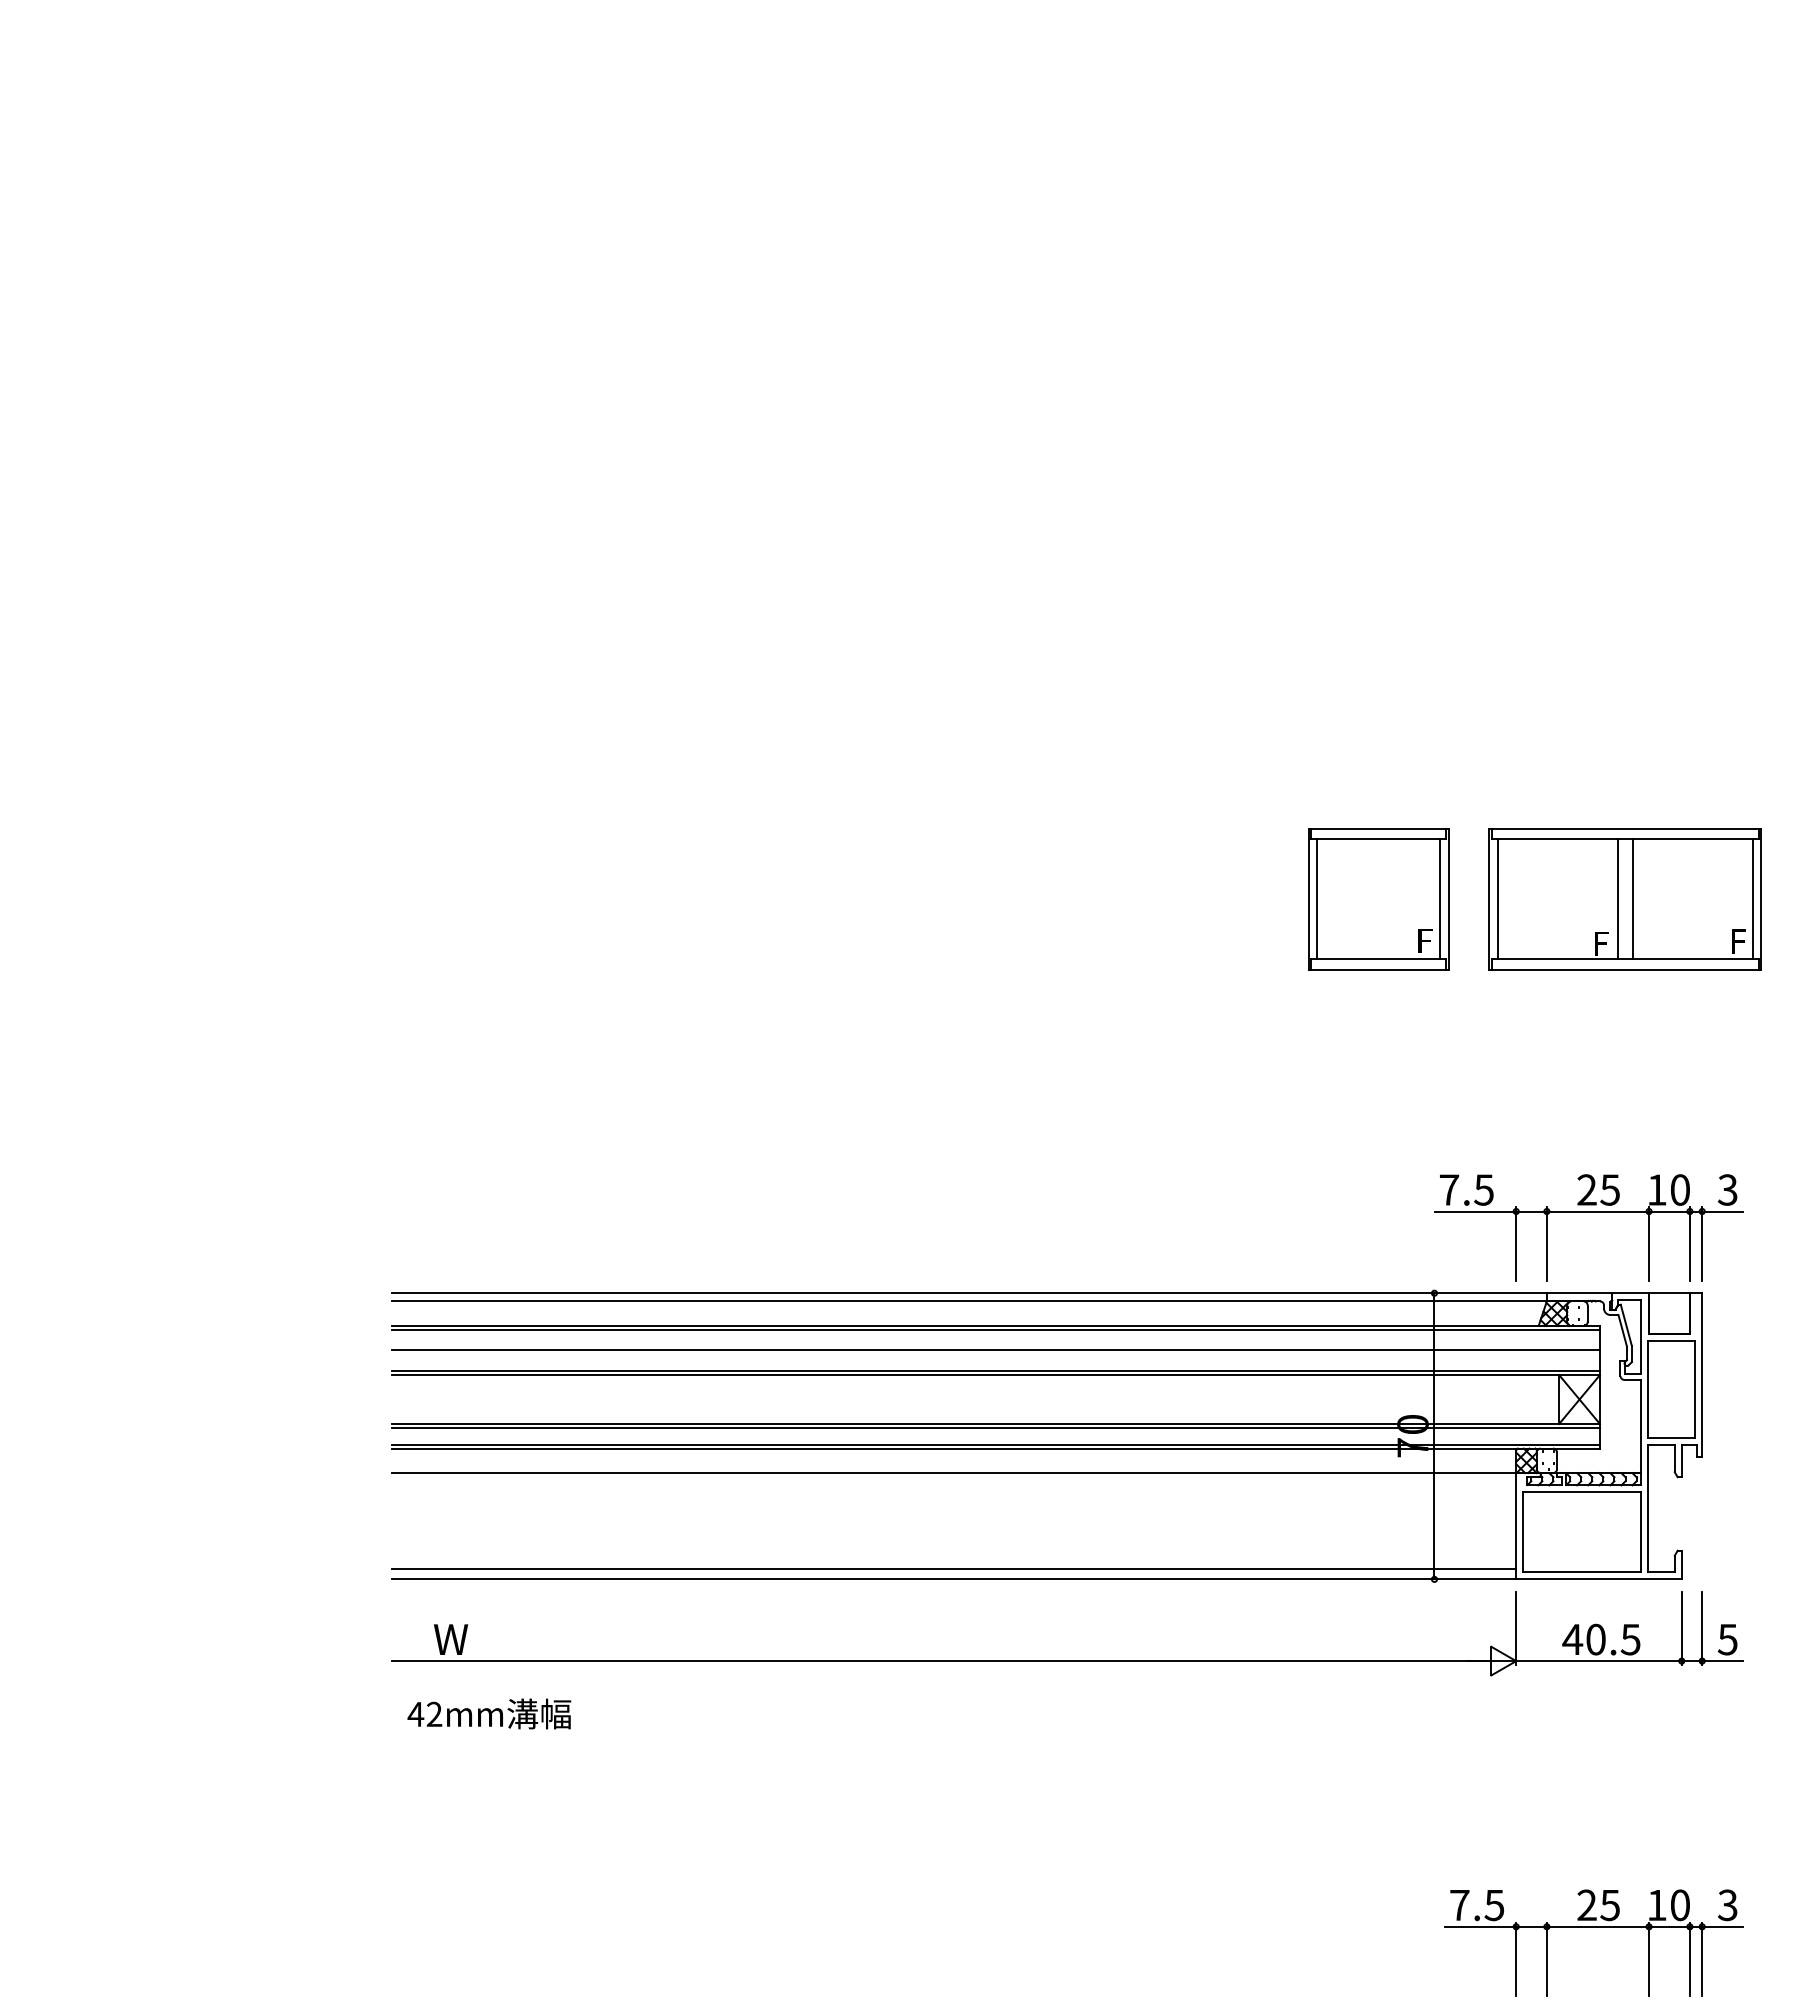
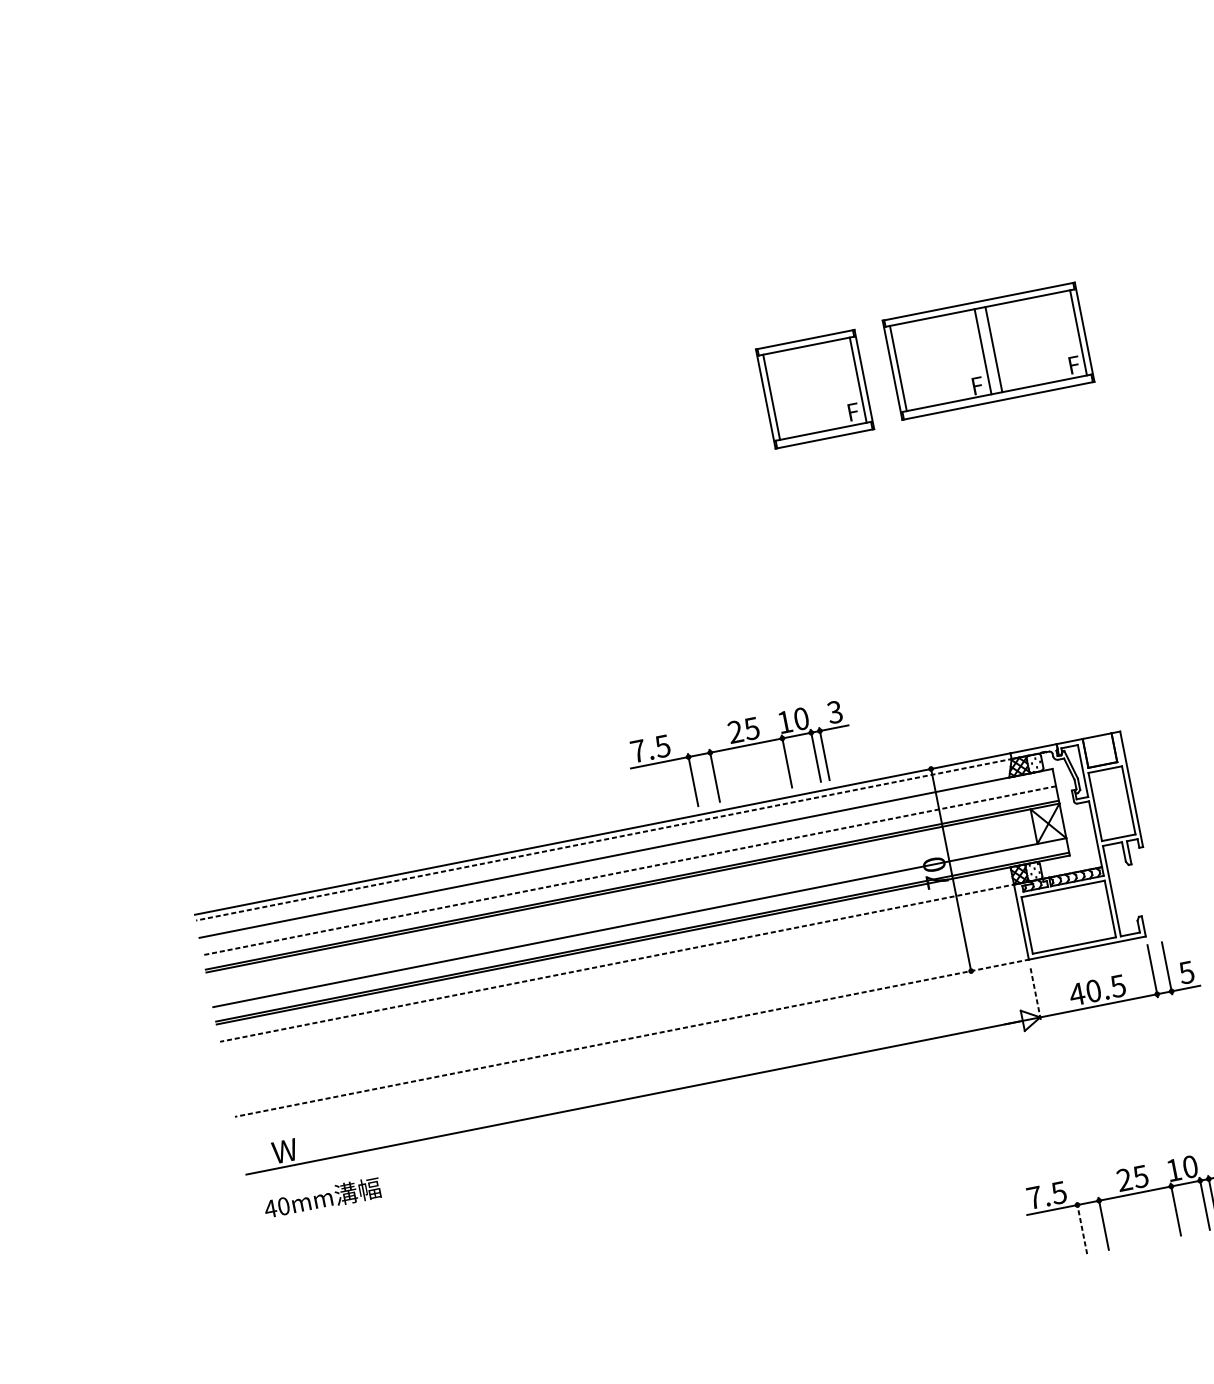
part: (1378, 899) -> (814, 389), moved
part: (1624, 899) -> (987, 351), moved
part: (1588, 1212) -> (739, 747), moved
line: (970, 1301) -> (604, 839), solid -> dashed
line: (996, 1330) -> (627, 856), removed
line: (996, 1350) -> (629, 870), solid -> dashed
line: (996, 1428) -> (640, 925), removed
line: (1016, 1473) -> (661, 954), solid -> dashed
line: (954, 1569) -> (630, 1031), removed
line: (954, 1579) -> (632, 1038), solid -> dashed
line: (1516, 1628) -> (1035, 994), solid -> dashed
text: (434, 1714) -> (283, 1206), 42mm -> 40mm
line: (1516, 1959) -> (1082, 1228), solid -> dashed

